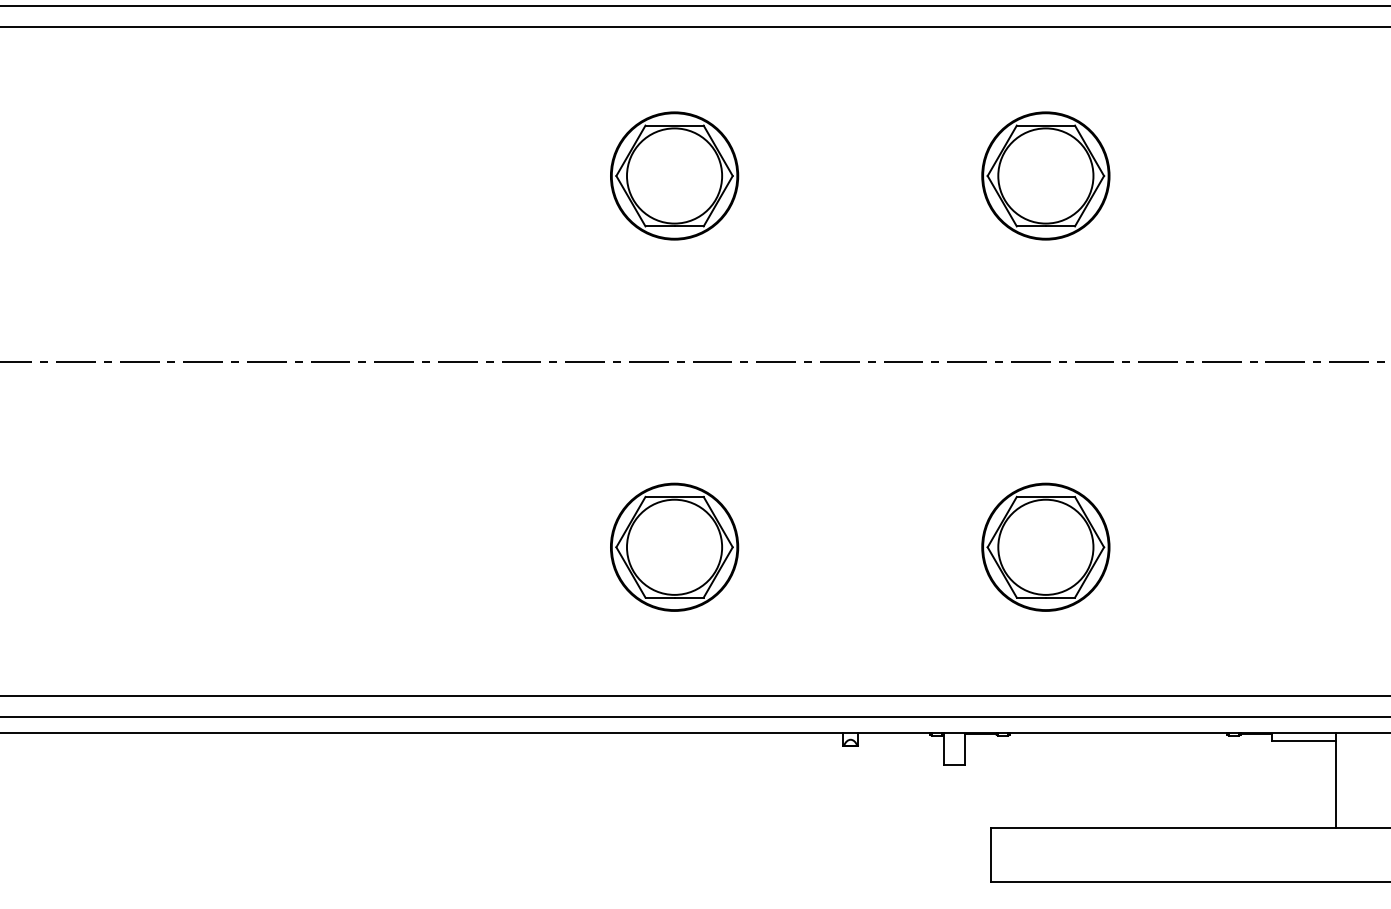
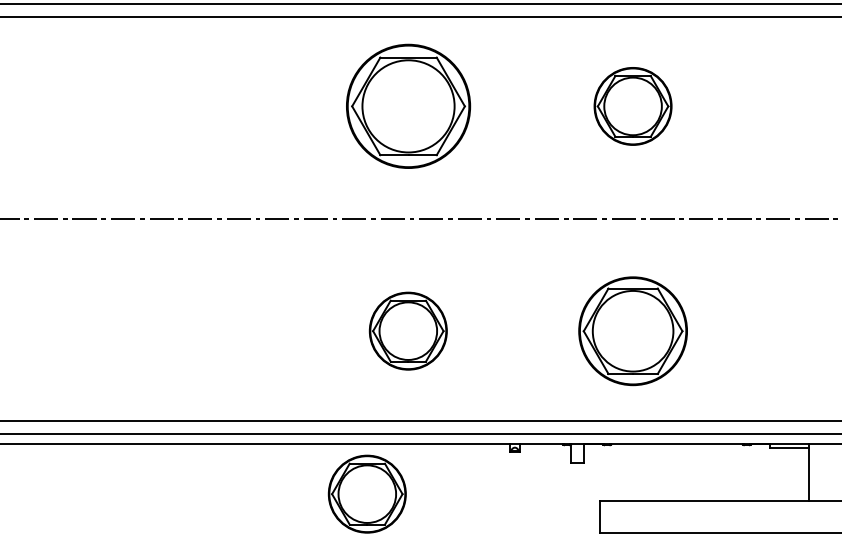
part: (673, 176) -> (407, 106), size x1.6
part: (1044, 546) -> (632, 330), size x1.4
part: (605, 815) -> (366, 493), added

